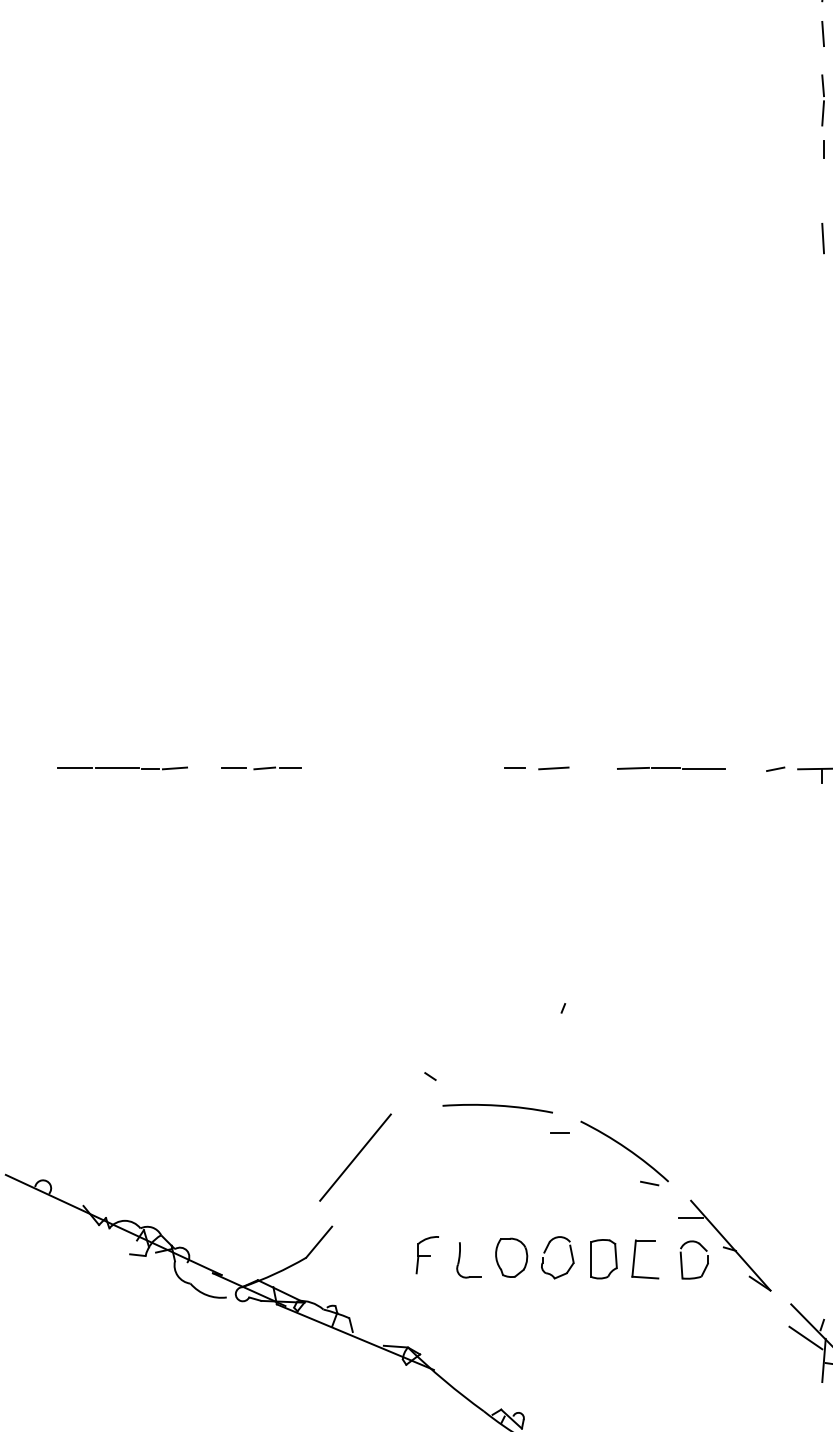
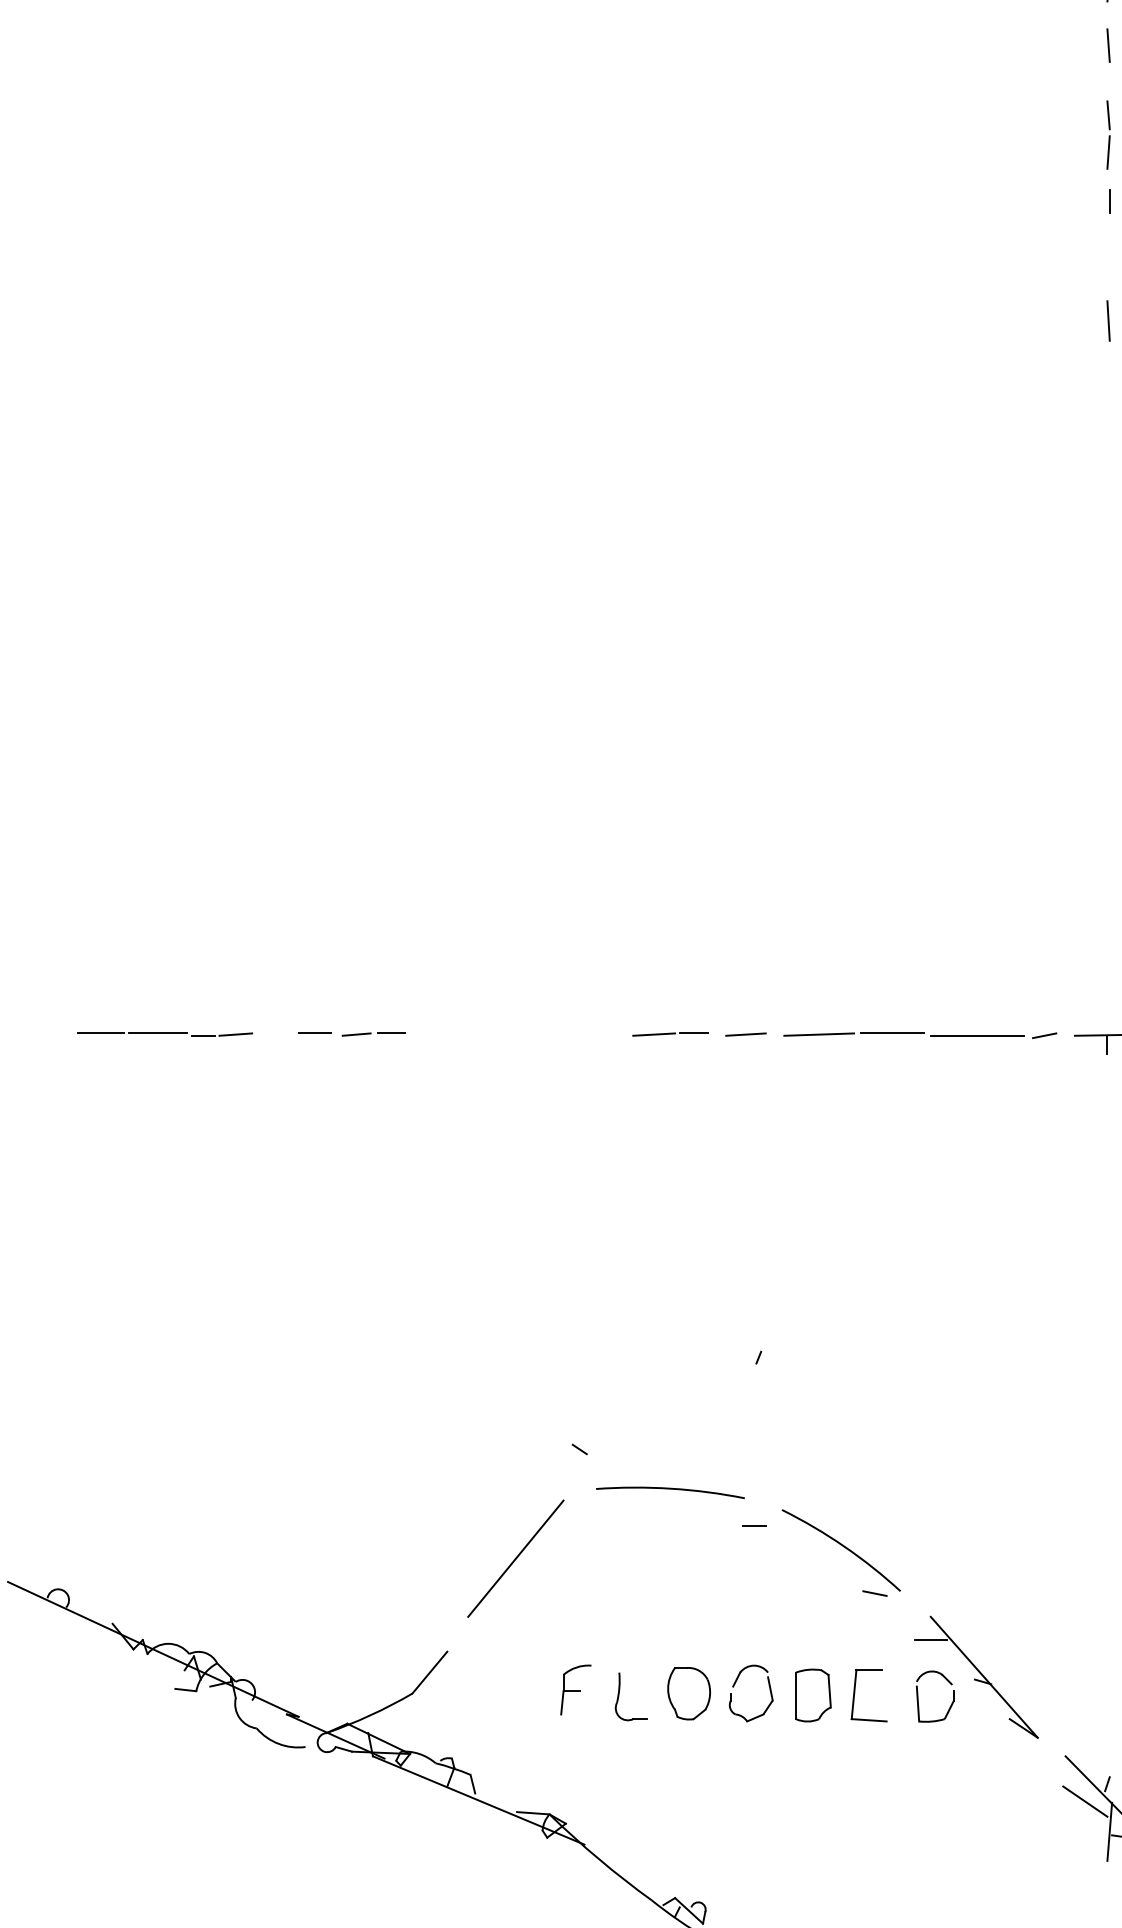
line: (485, 768) -> (654, 1034), added
part: (670, 768) -> (903, 1034), size x1.67
line: (355, 1157) -> (515, 1558), moved

